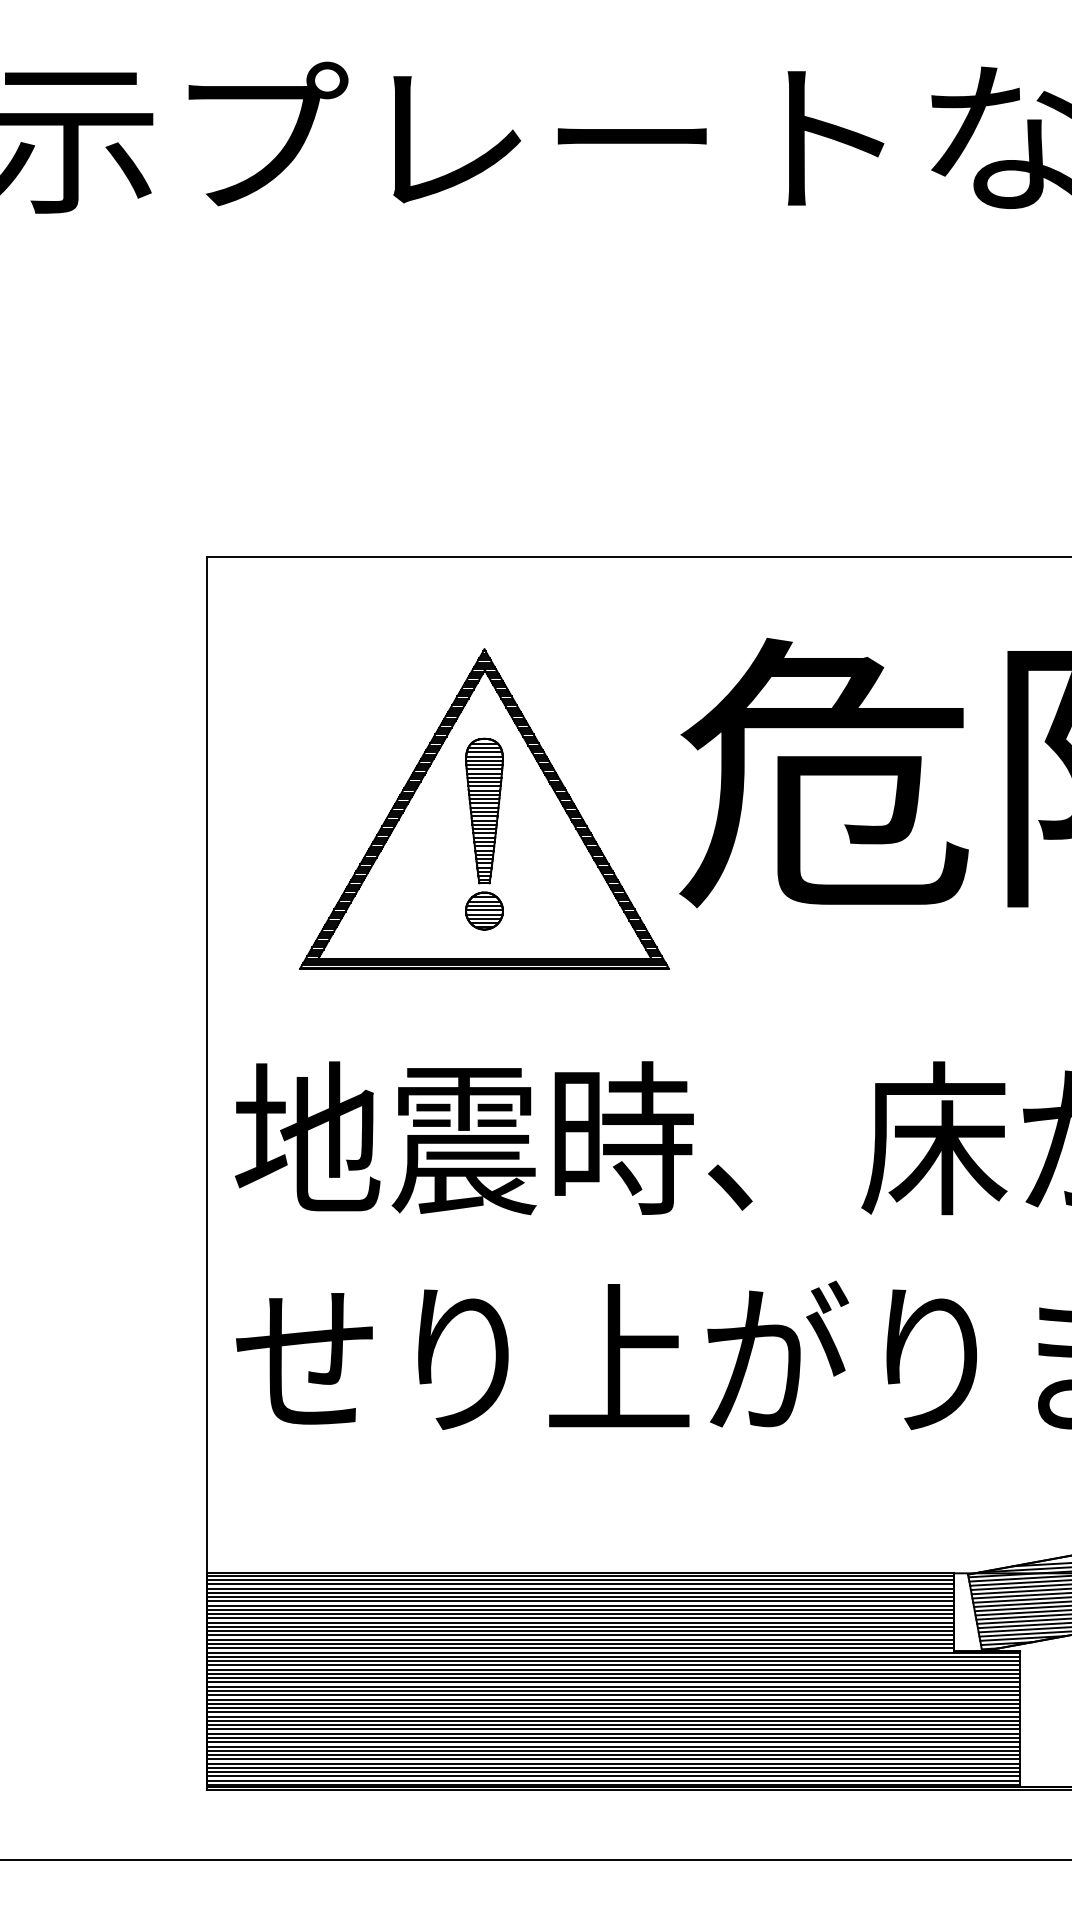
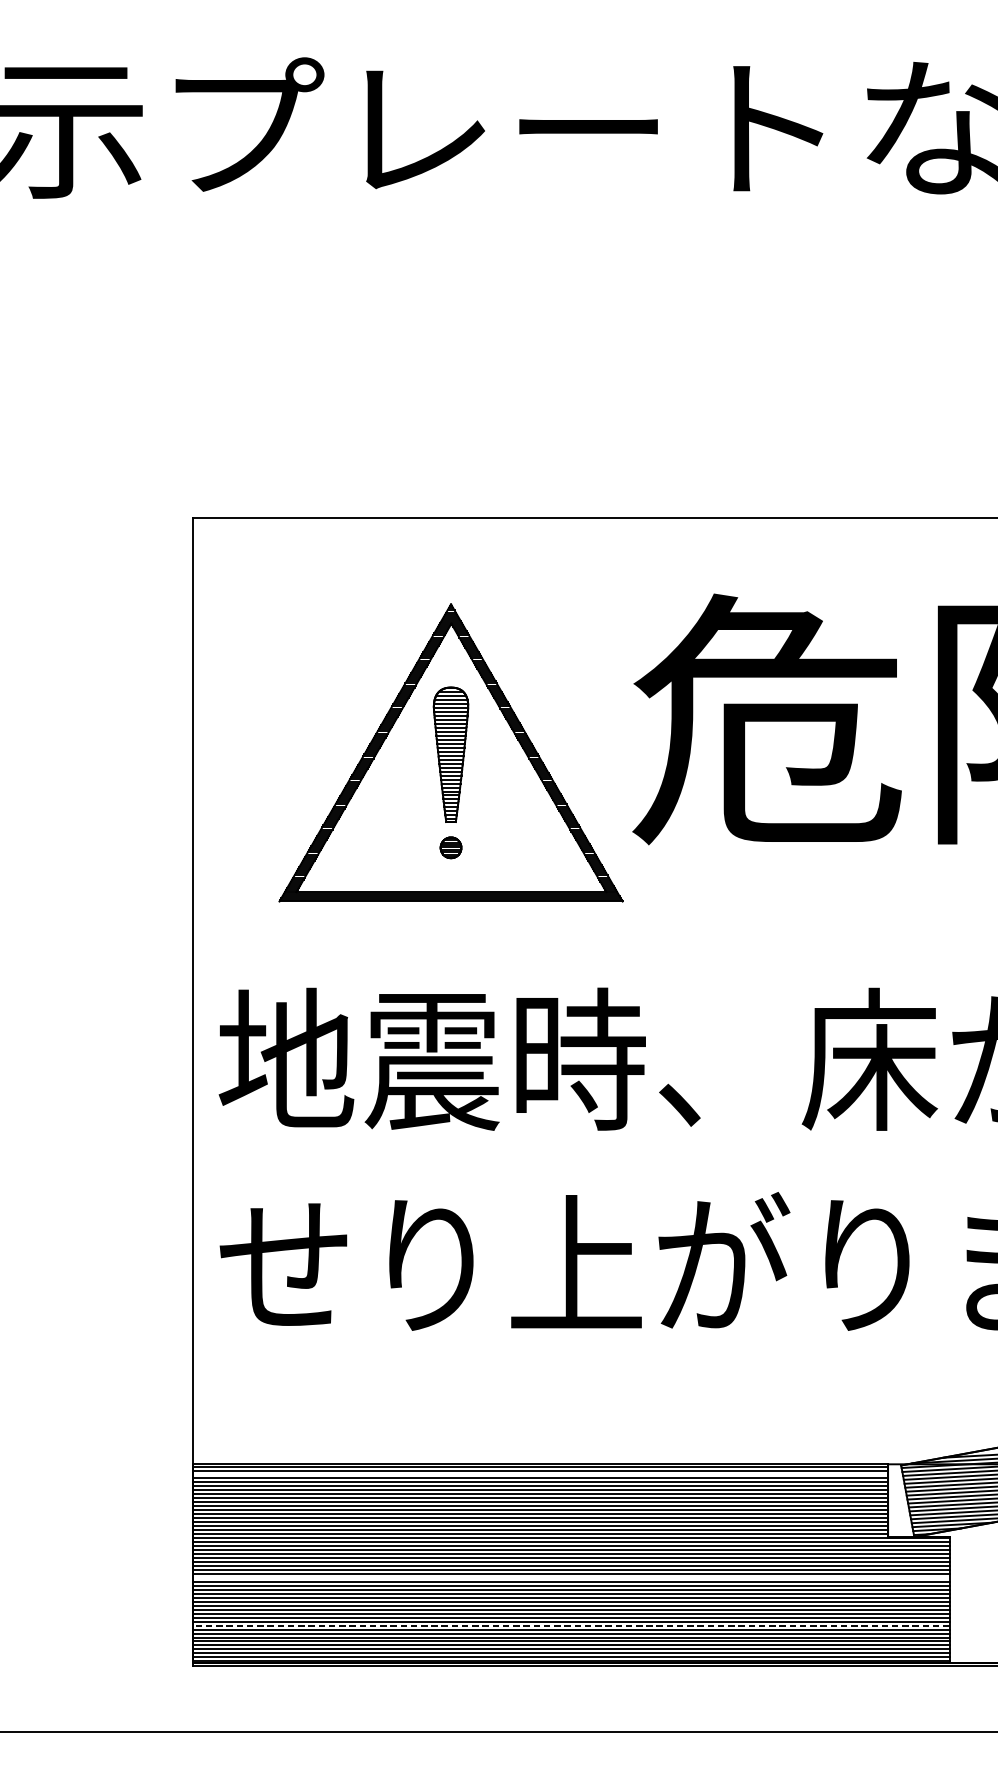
part: (484, 910) -> (451, 847), size x0.6
line: (580, 1584) -> (540, 1474), removed
line: (613, 1695) -> (571, 1578), removed
line: (613, 1746) -> (571, 1625), solid -> dashed

